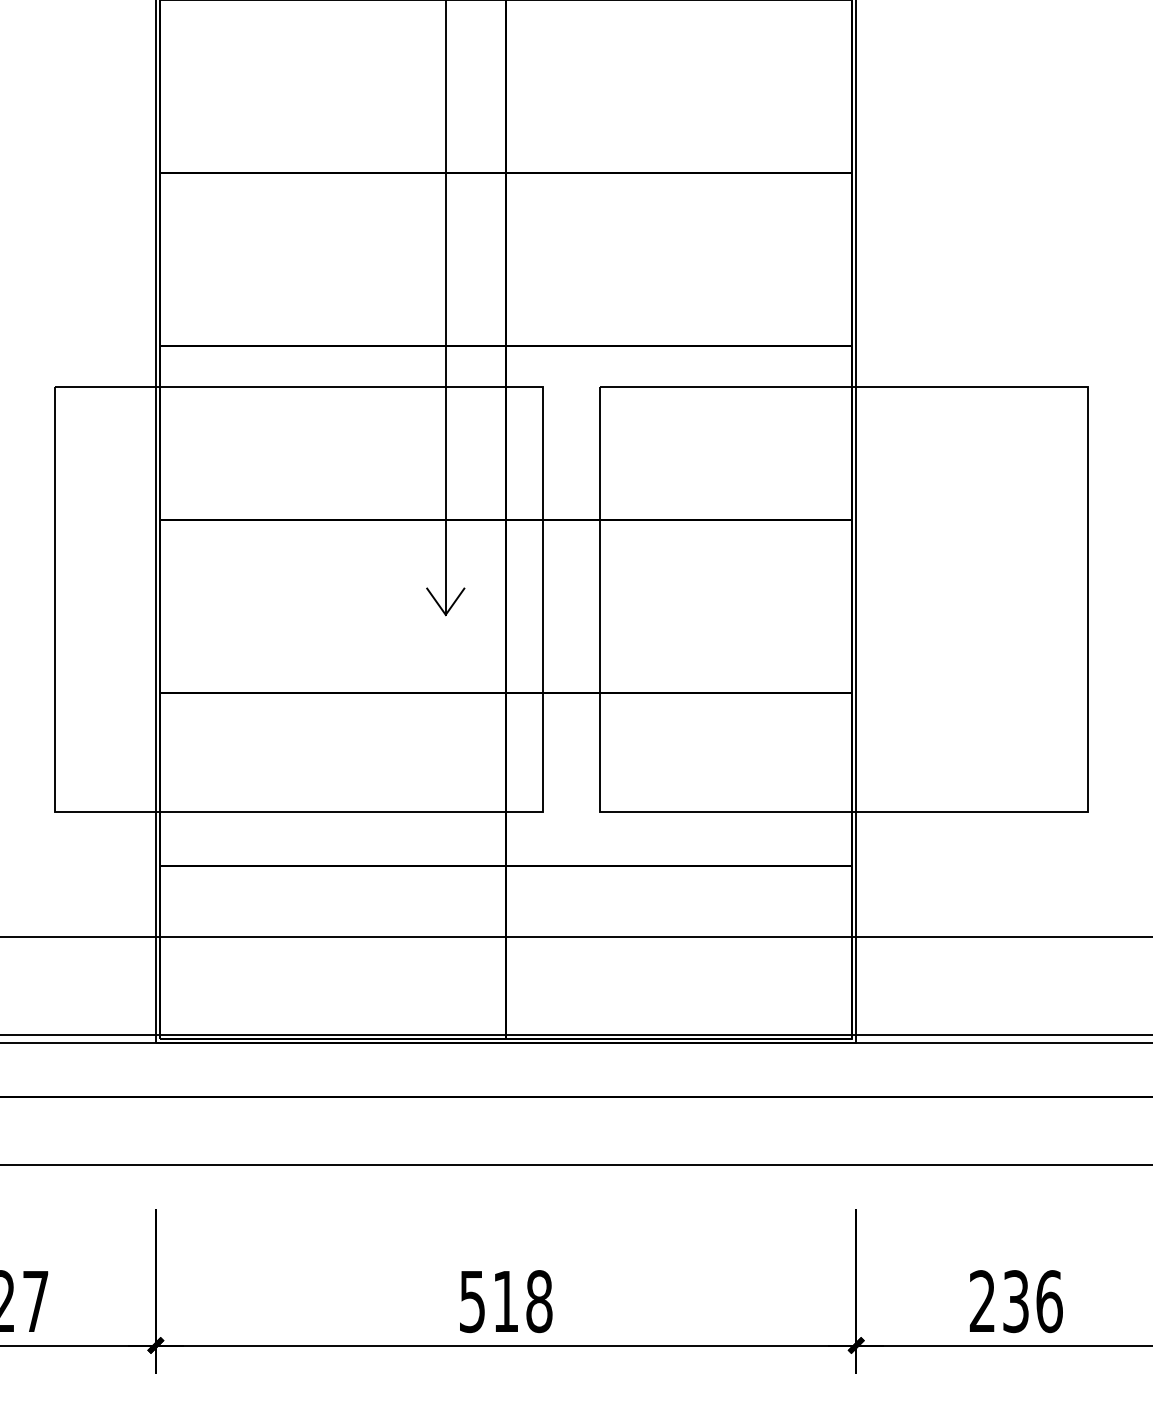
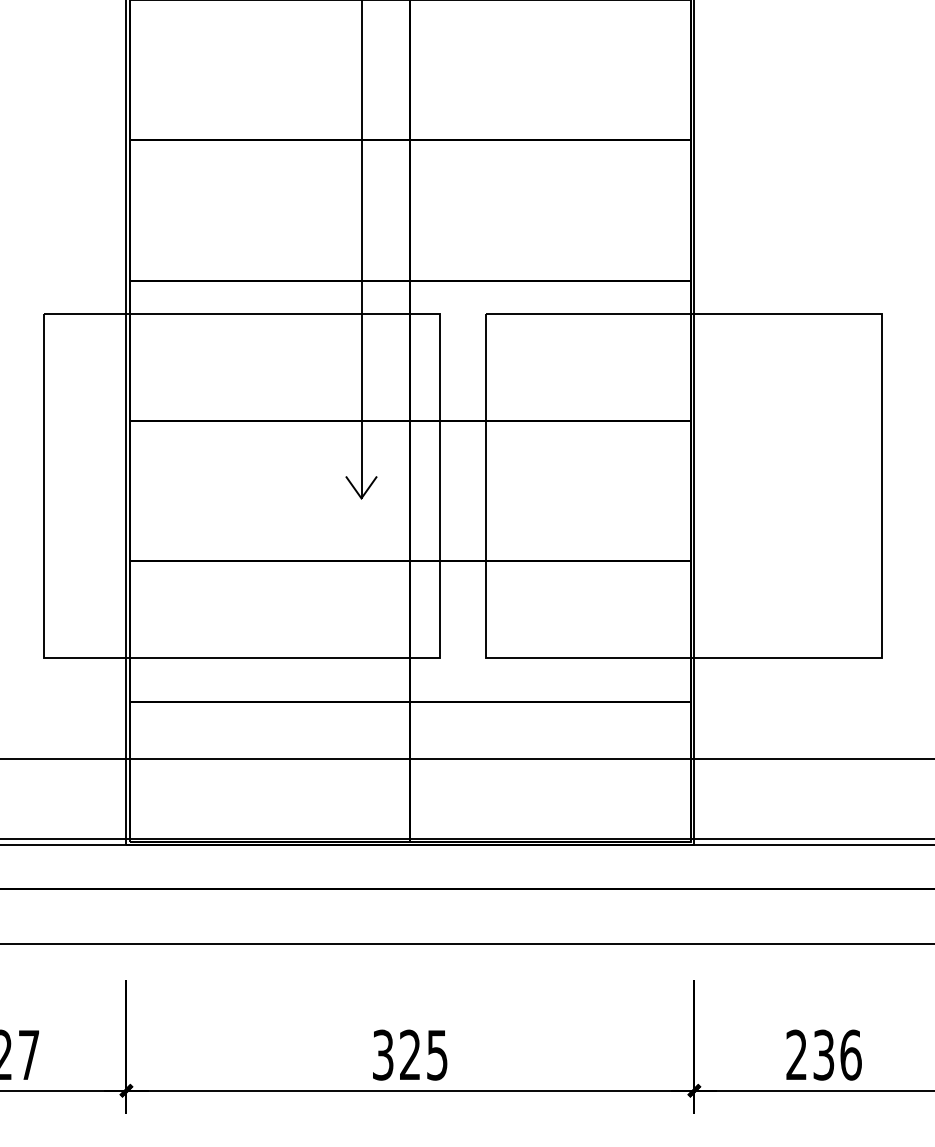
text: (506, 1301) -> (410, 1055), 518 -> 325

